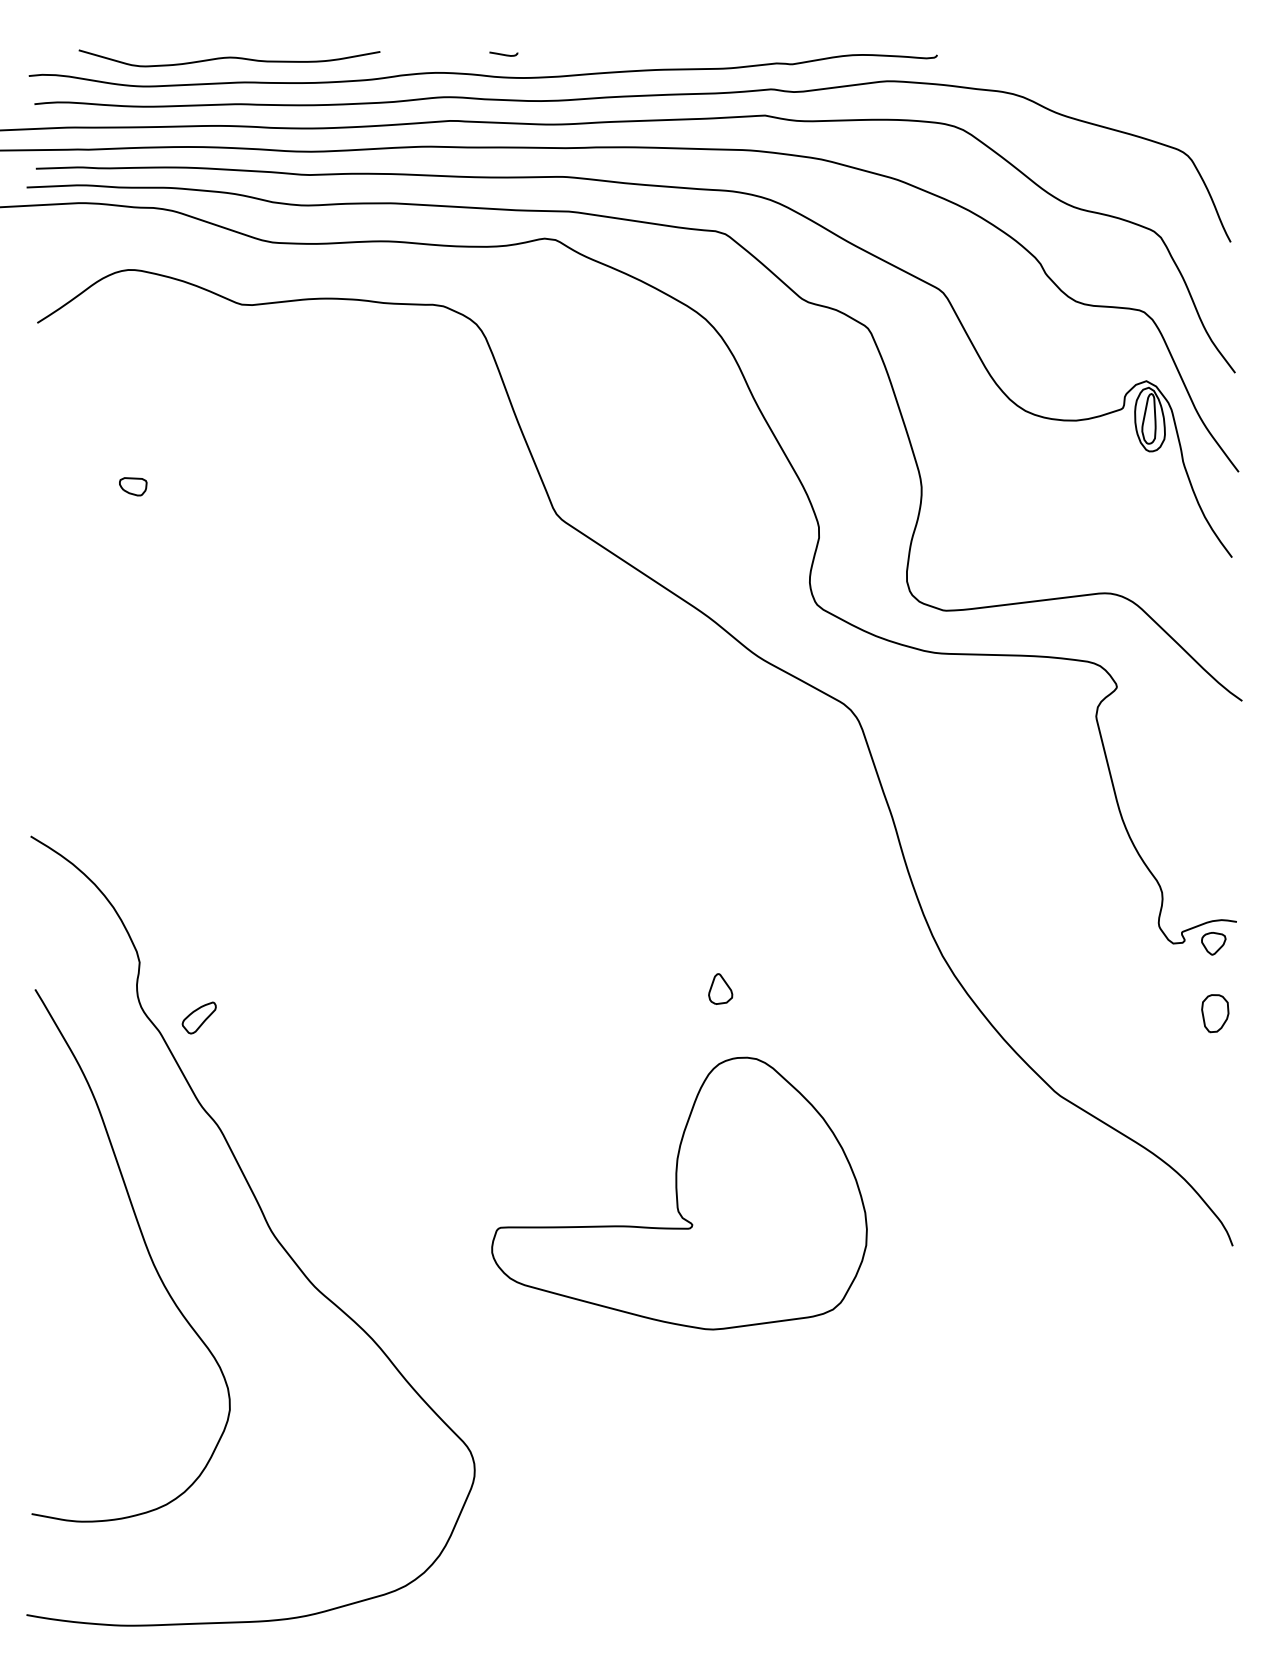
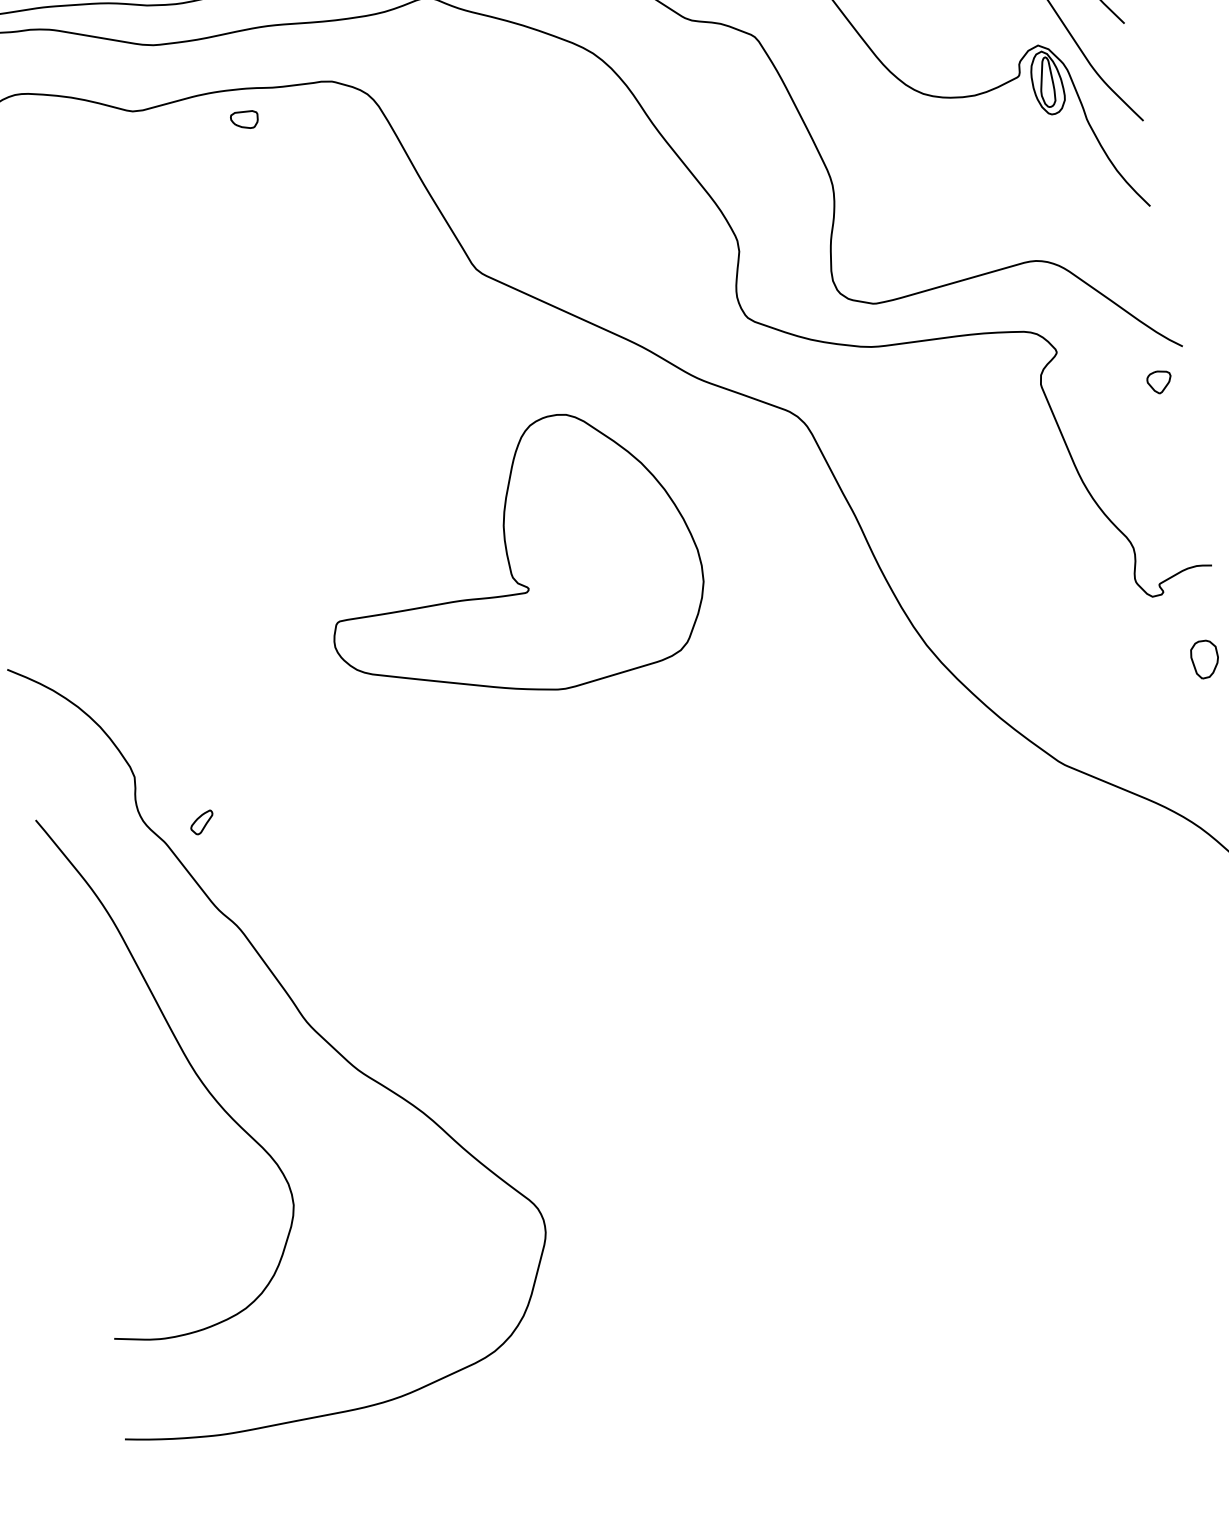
part: (133, 486) -> (244, 119), moved
part: (1213, 943) -> (1159, 382), moved
part: (720, 988) -> (712, 712), removed
part: (198, 1017) -> (201, 822), size x0.7
part: (679, 1193) -> (511, 559), moved

